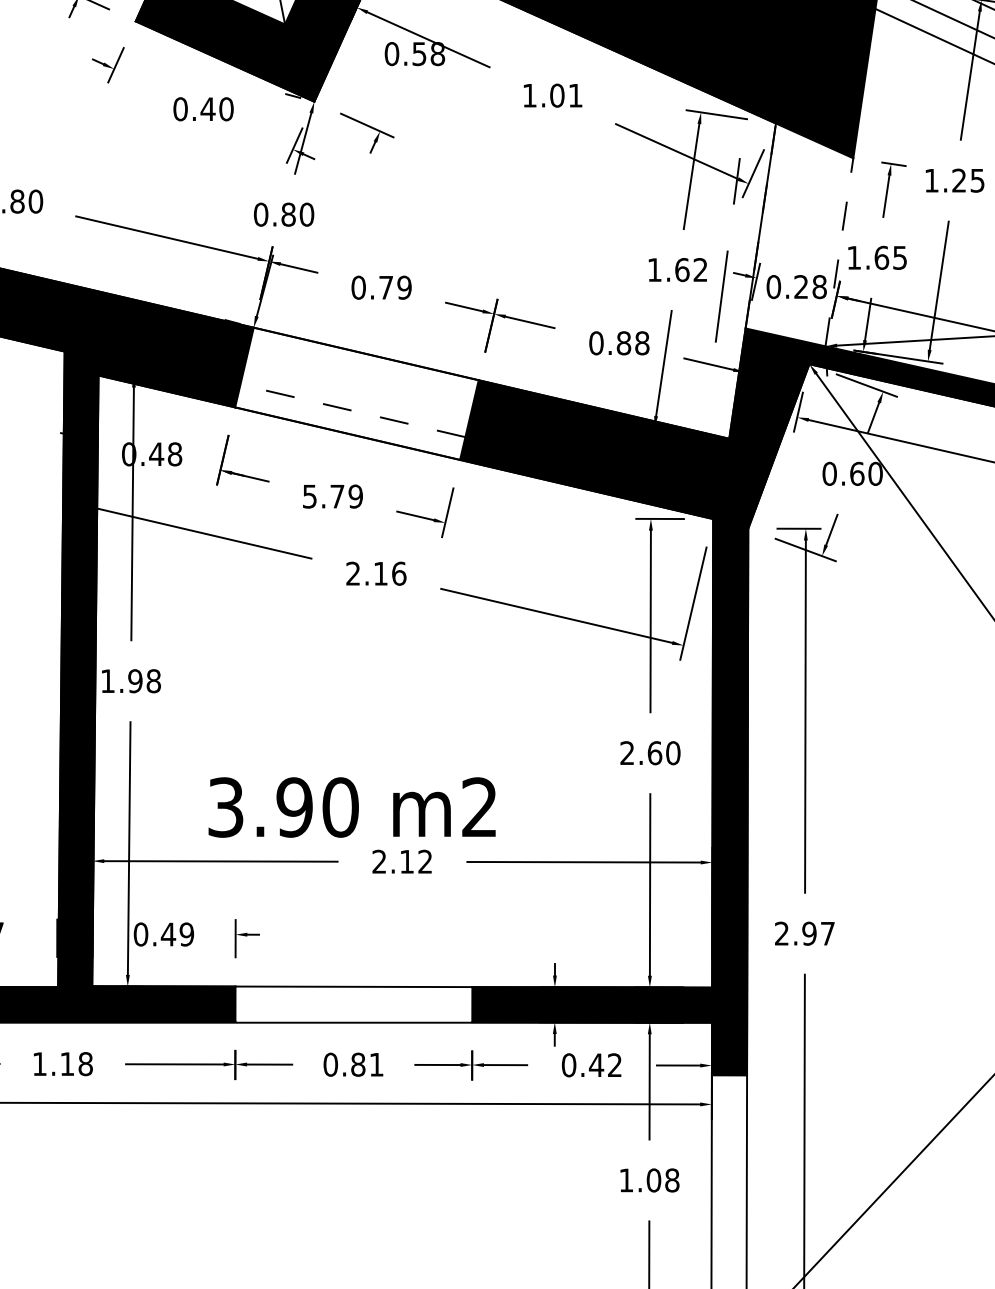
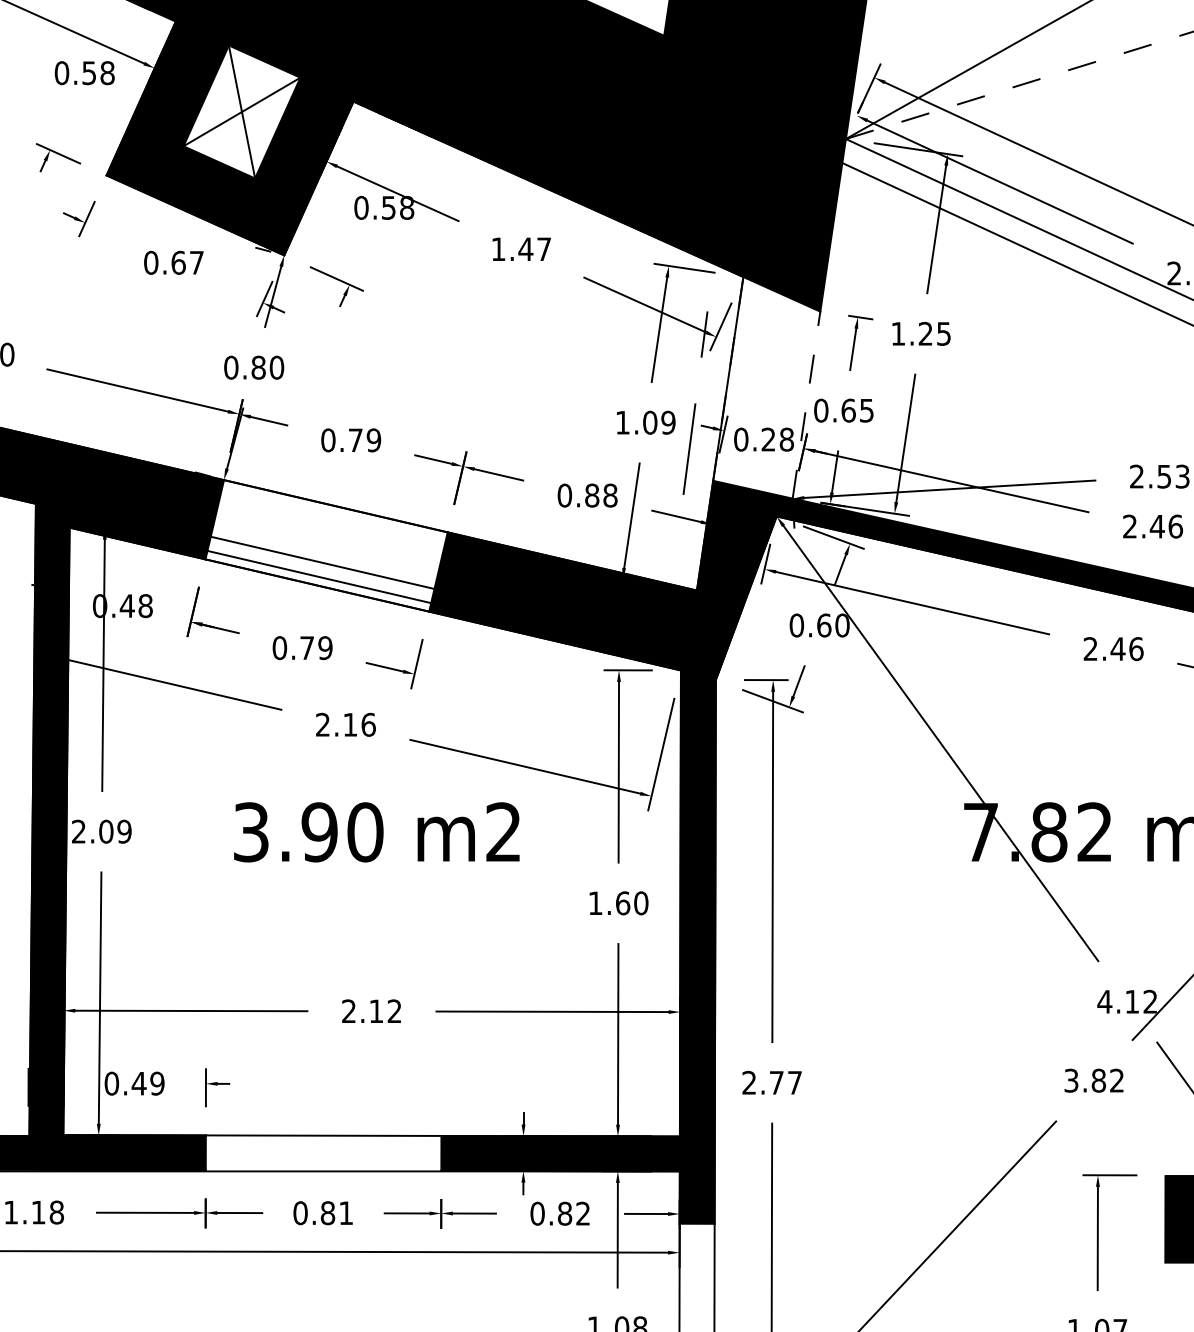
text: (565, 95) -> (534, 249), 1.01 -> 1.47
text: (217, 108) -> (187, 262), 0.40 -> 0.67
text: (854, 257) -> (821, 410), 1.65 -> 0.65
text: (691, 269) -> (659, 422), 1.62 -> 1.09
line: (352, 410) -> (322, 562), dashed -> solid
line: (349, 424) -> (319, 576), added
text: (309, 496) -> (279, 648), 5.79 -> 0.79
text: (130, 680) -> (101, 831), 1.98 -> 2.09
text: (627, 752) -> (595, 902), 2.60 -> 1.60
text: (351, 807) -> (376, 832), moved
text: (809, 933) -> (776, 1082), 2.97 -> 2.77
text: (596, 1065) -> (564, 1213), 0.42 -> 0.82

